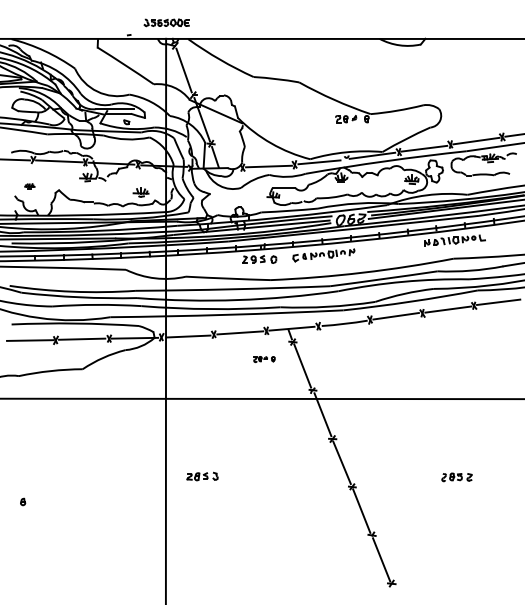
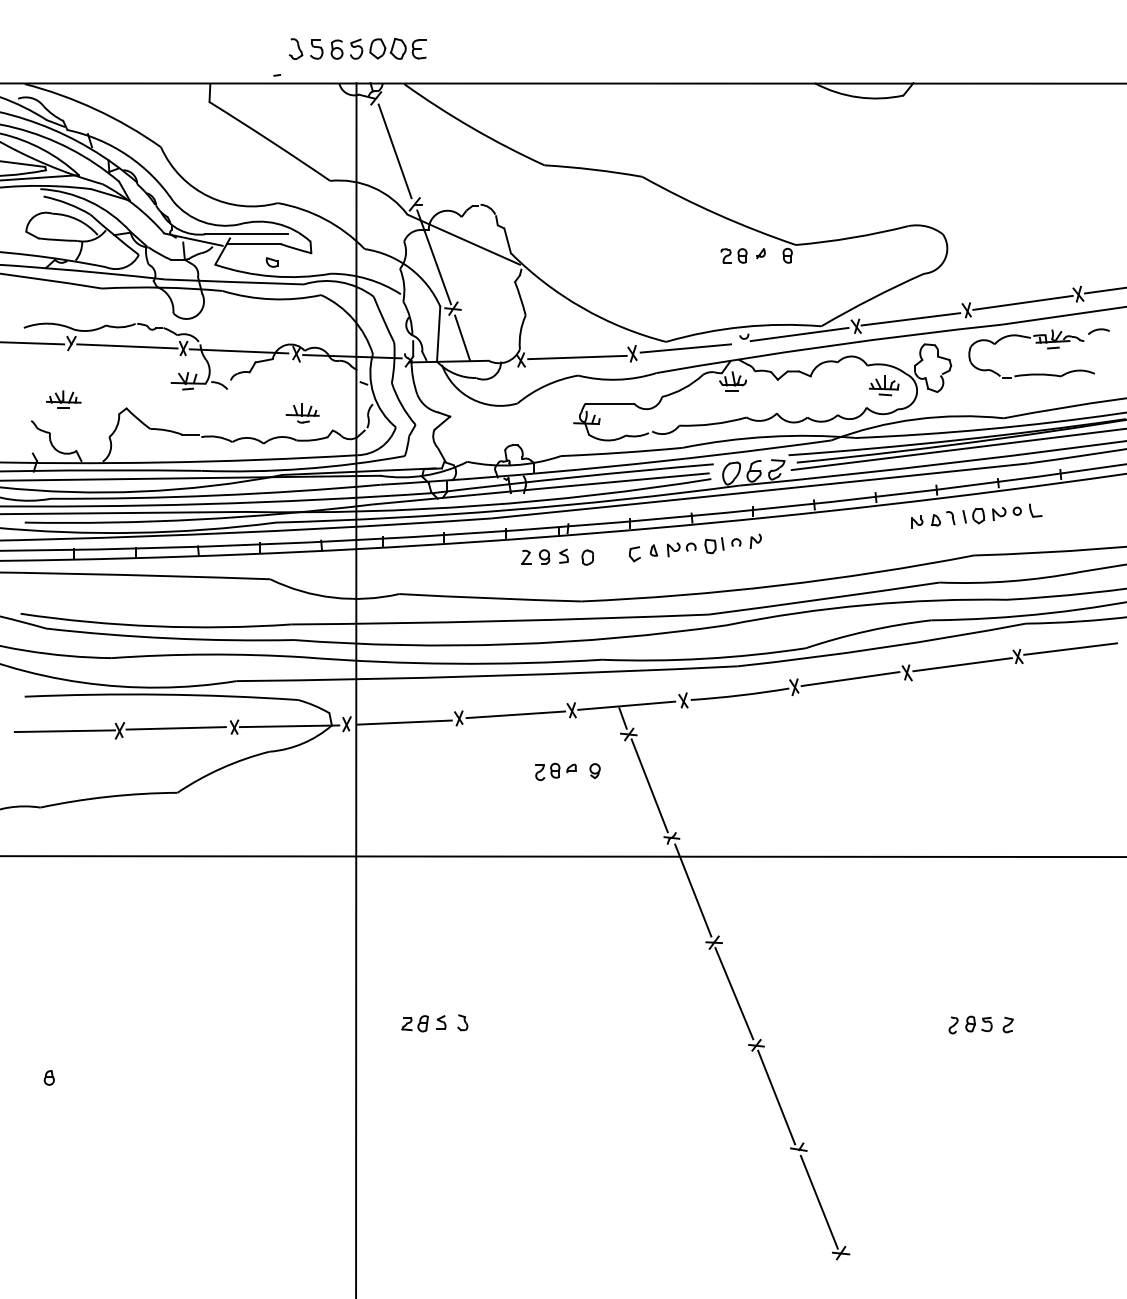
part: (166, 22) -> (357, 48), size x1.43
part: (29, 185) -> (63, 398), size x1.67
part: (264, 359) -> (567, 771), size x1.43

